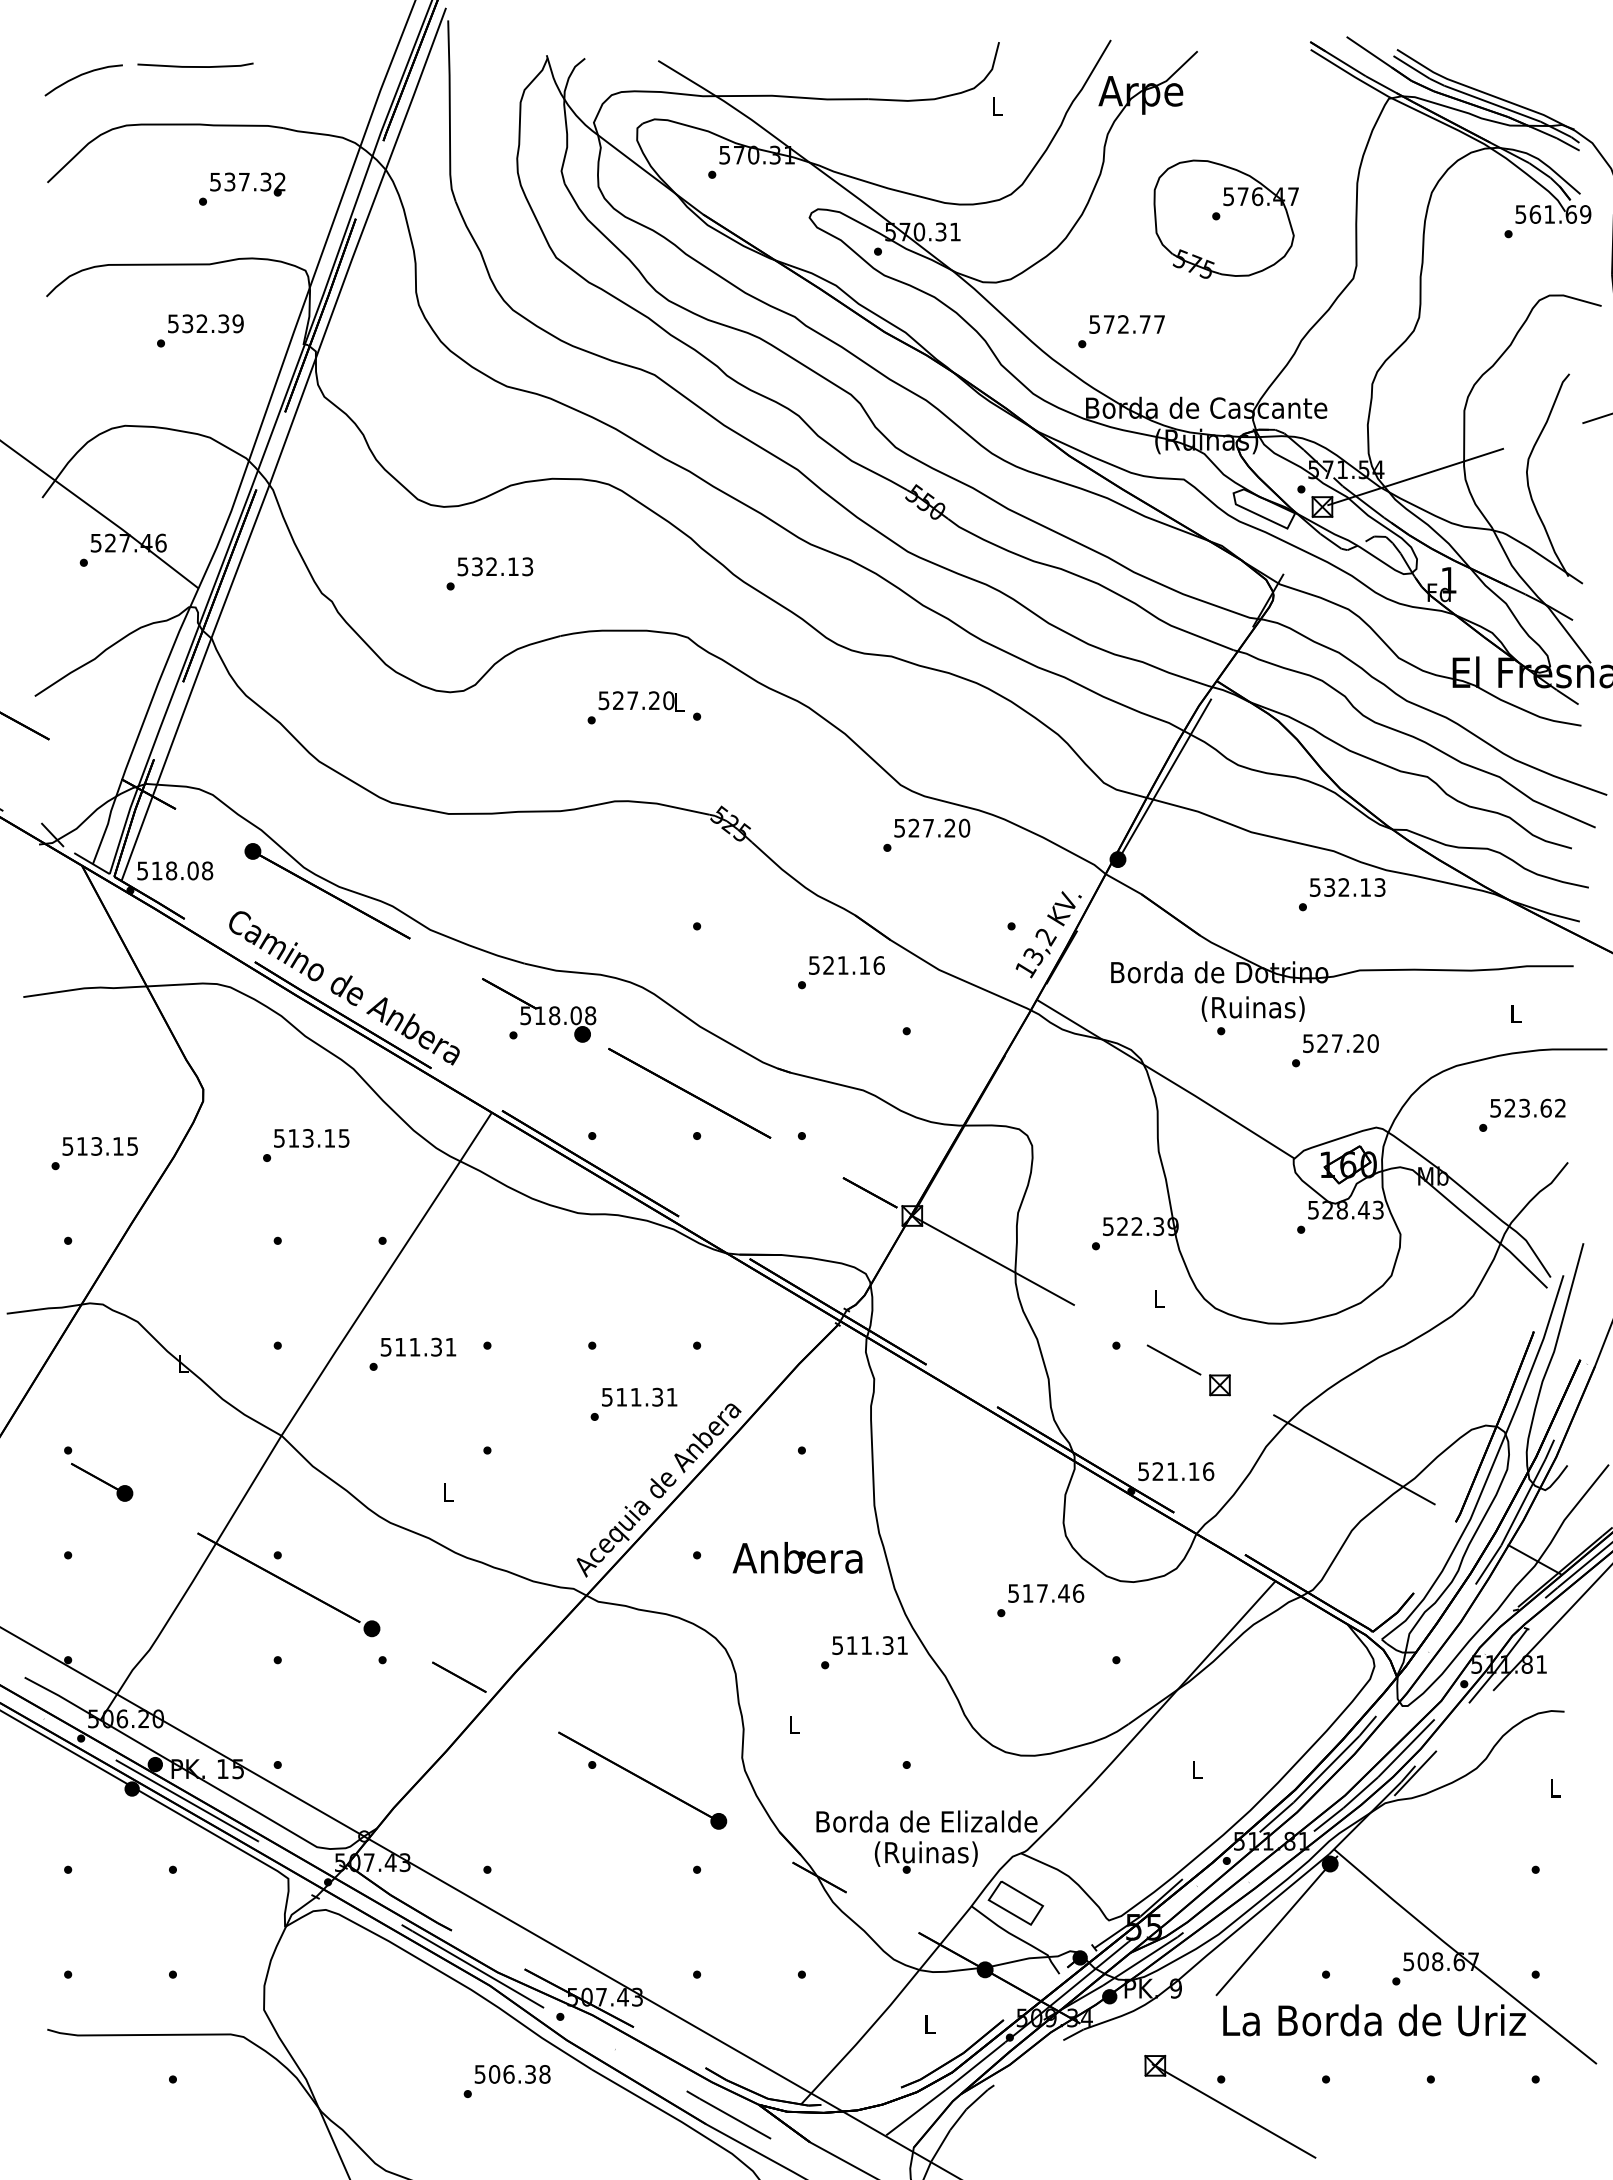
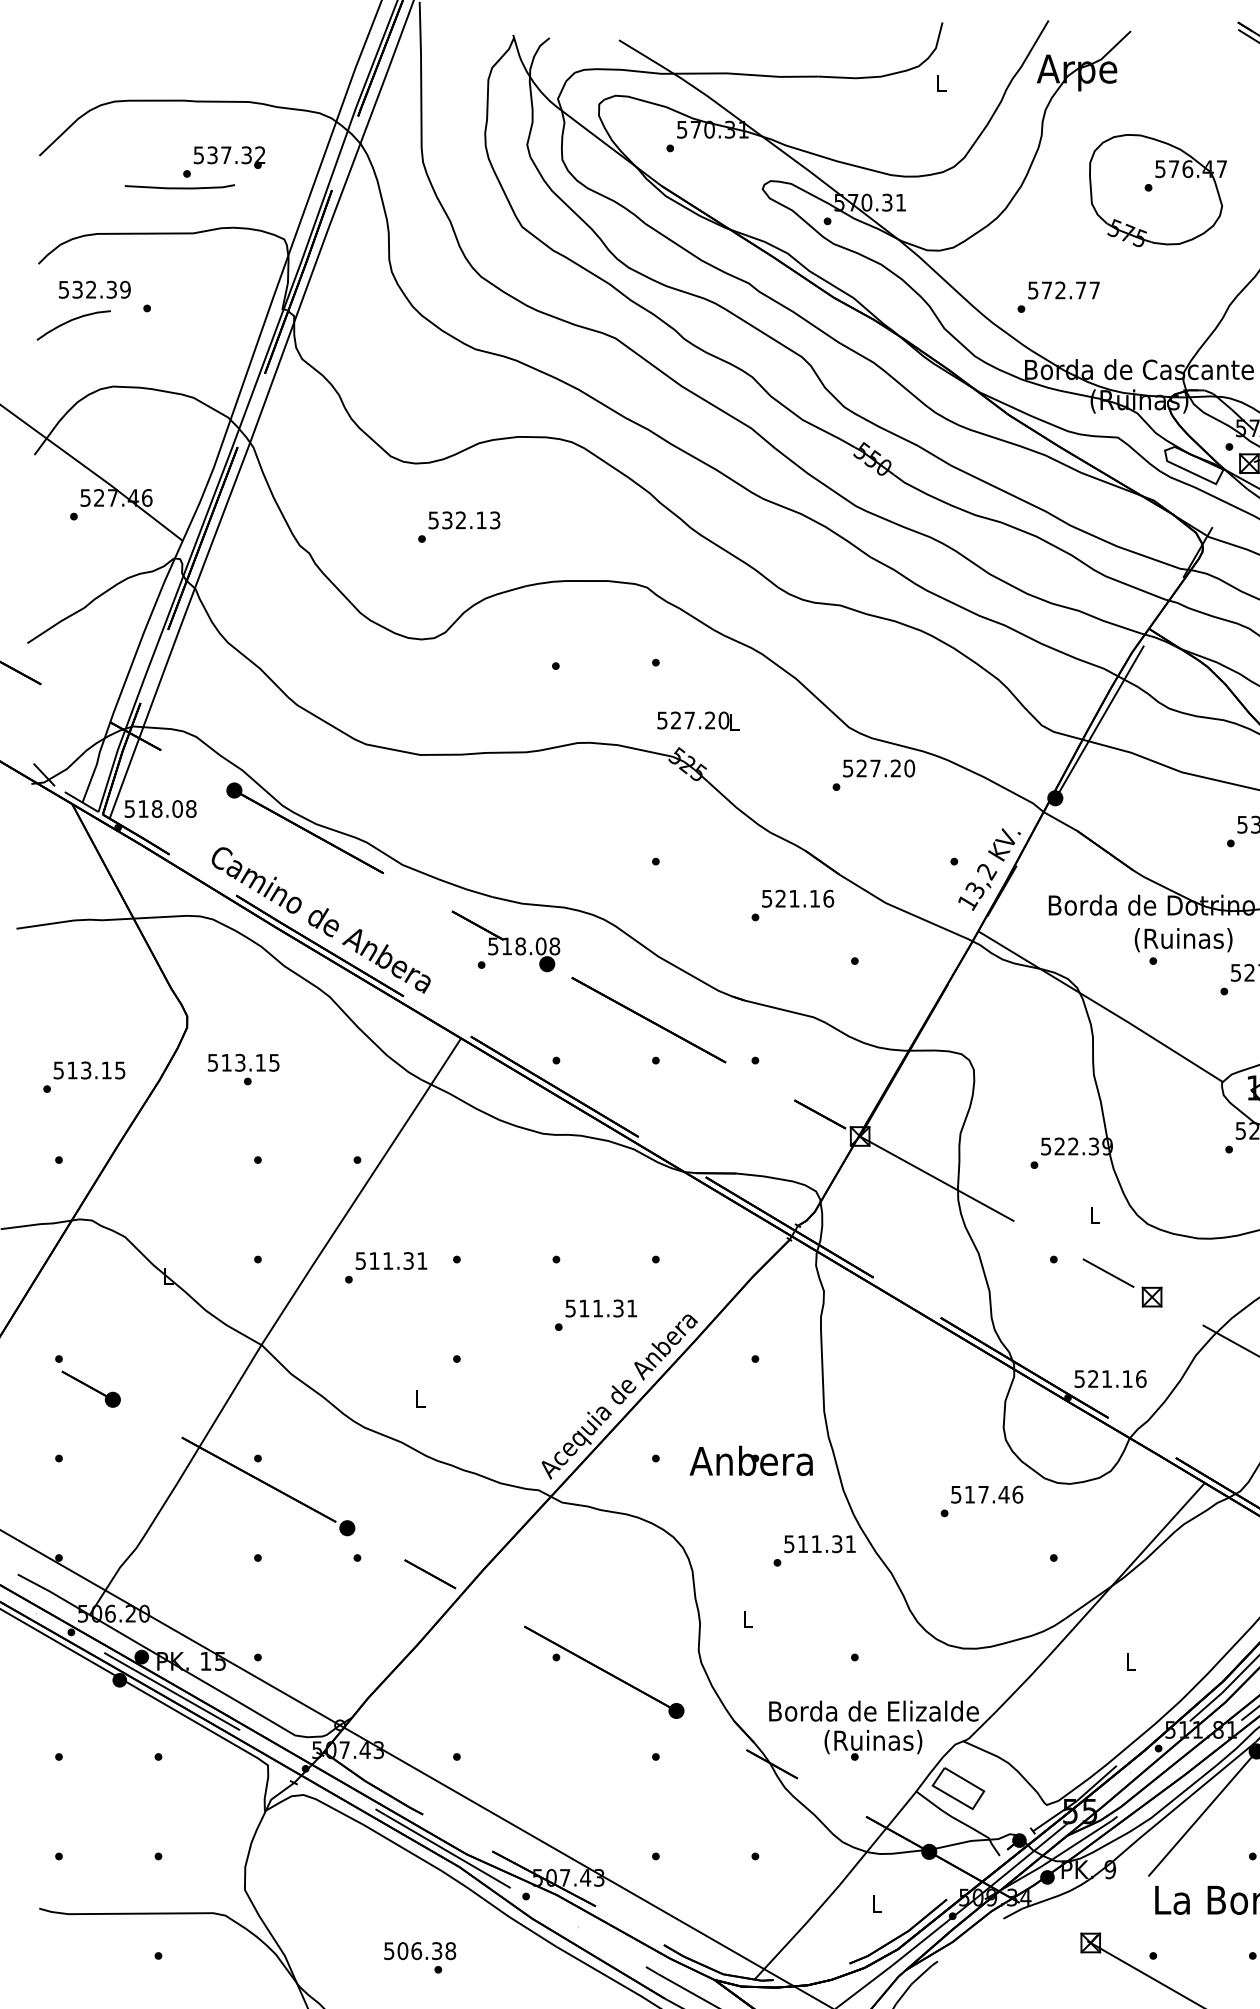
line: (195, 66) -> (179, 187), moved
curve: (80, 76) -> (70, 321), moved
text: (205, 323) -> (94, 289), moved
text: (641, 701) -> (698, 721), moved
text: (311, 1138) -> (243, 1062), moved
text: (512, 2074) -> (419, 1951), moved

